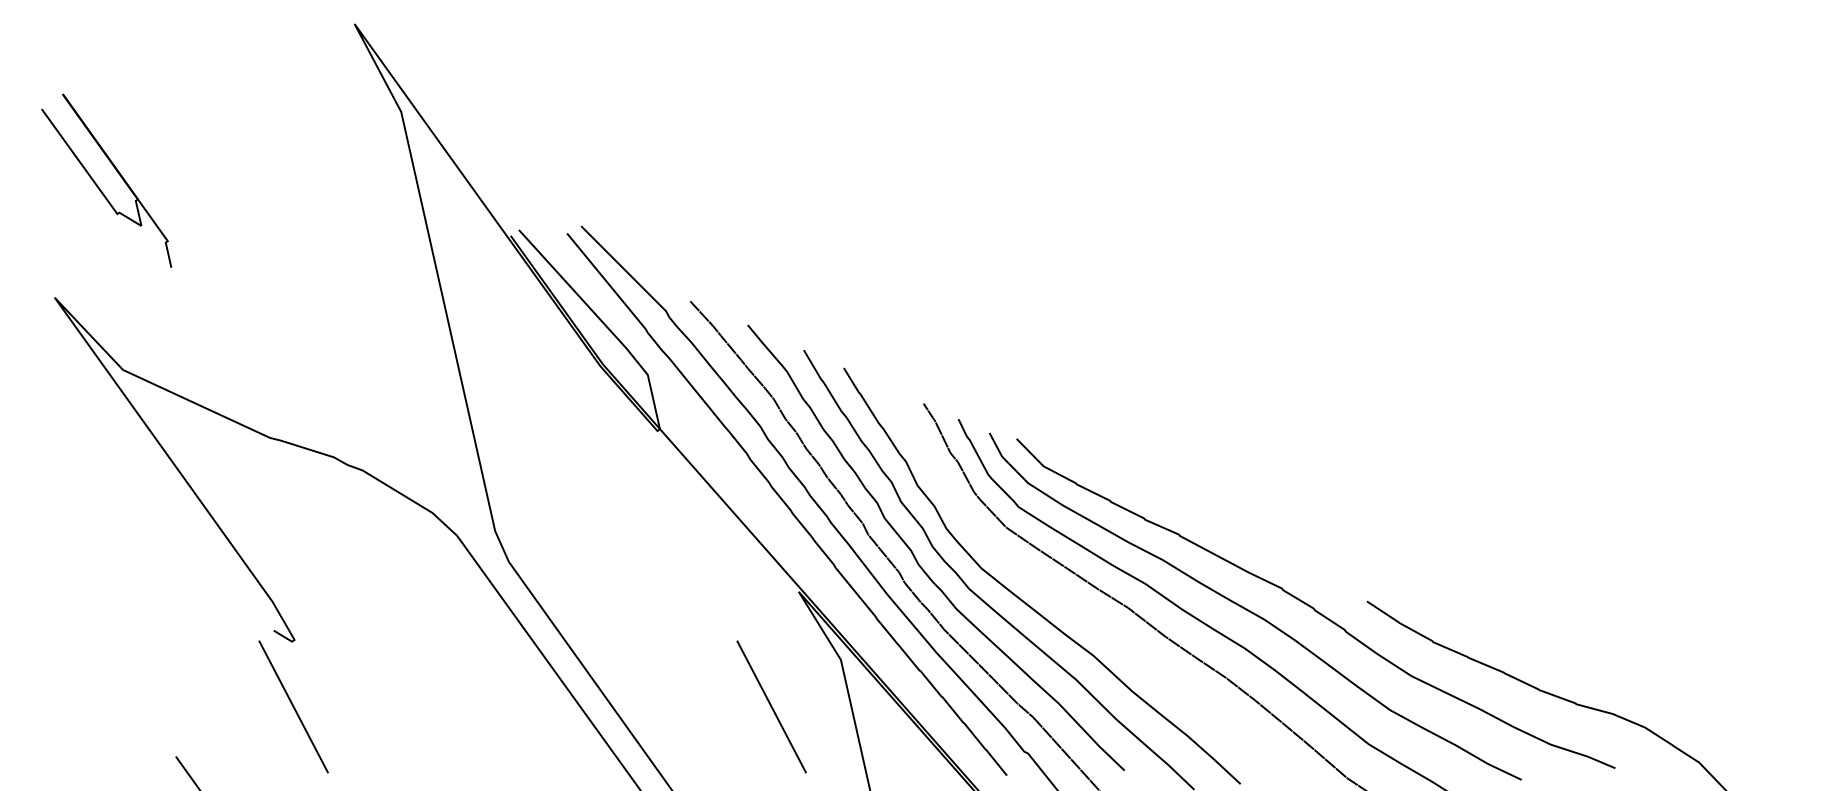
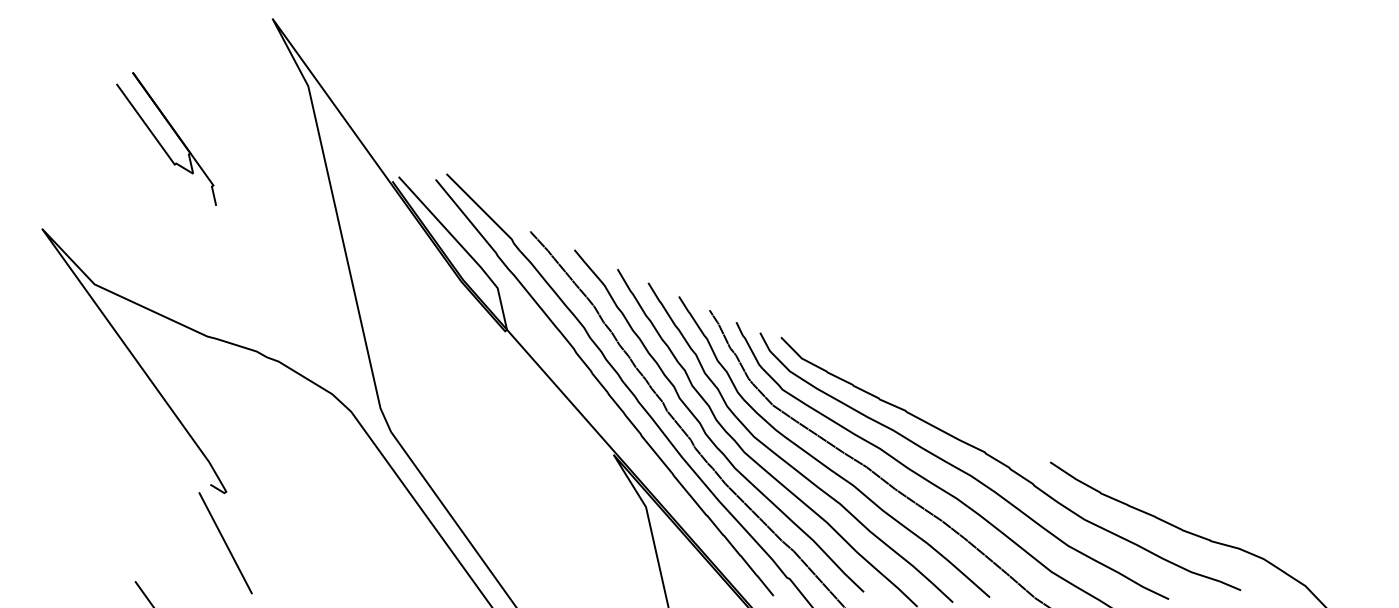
part: (97, 184) -> (159, 141), moved
curve: (1069, 601) -> (821, 462), added
line: (771, 706) -> (592, 542), removed

